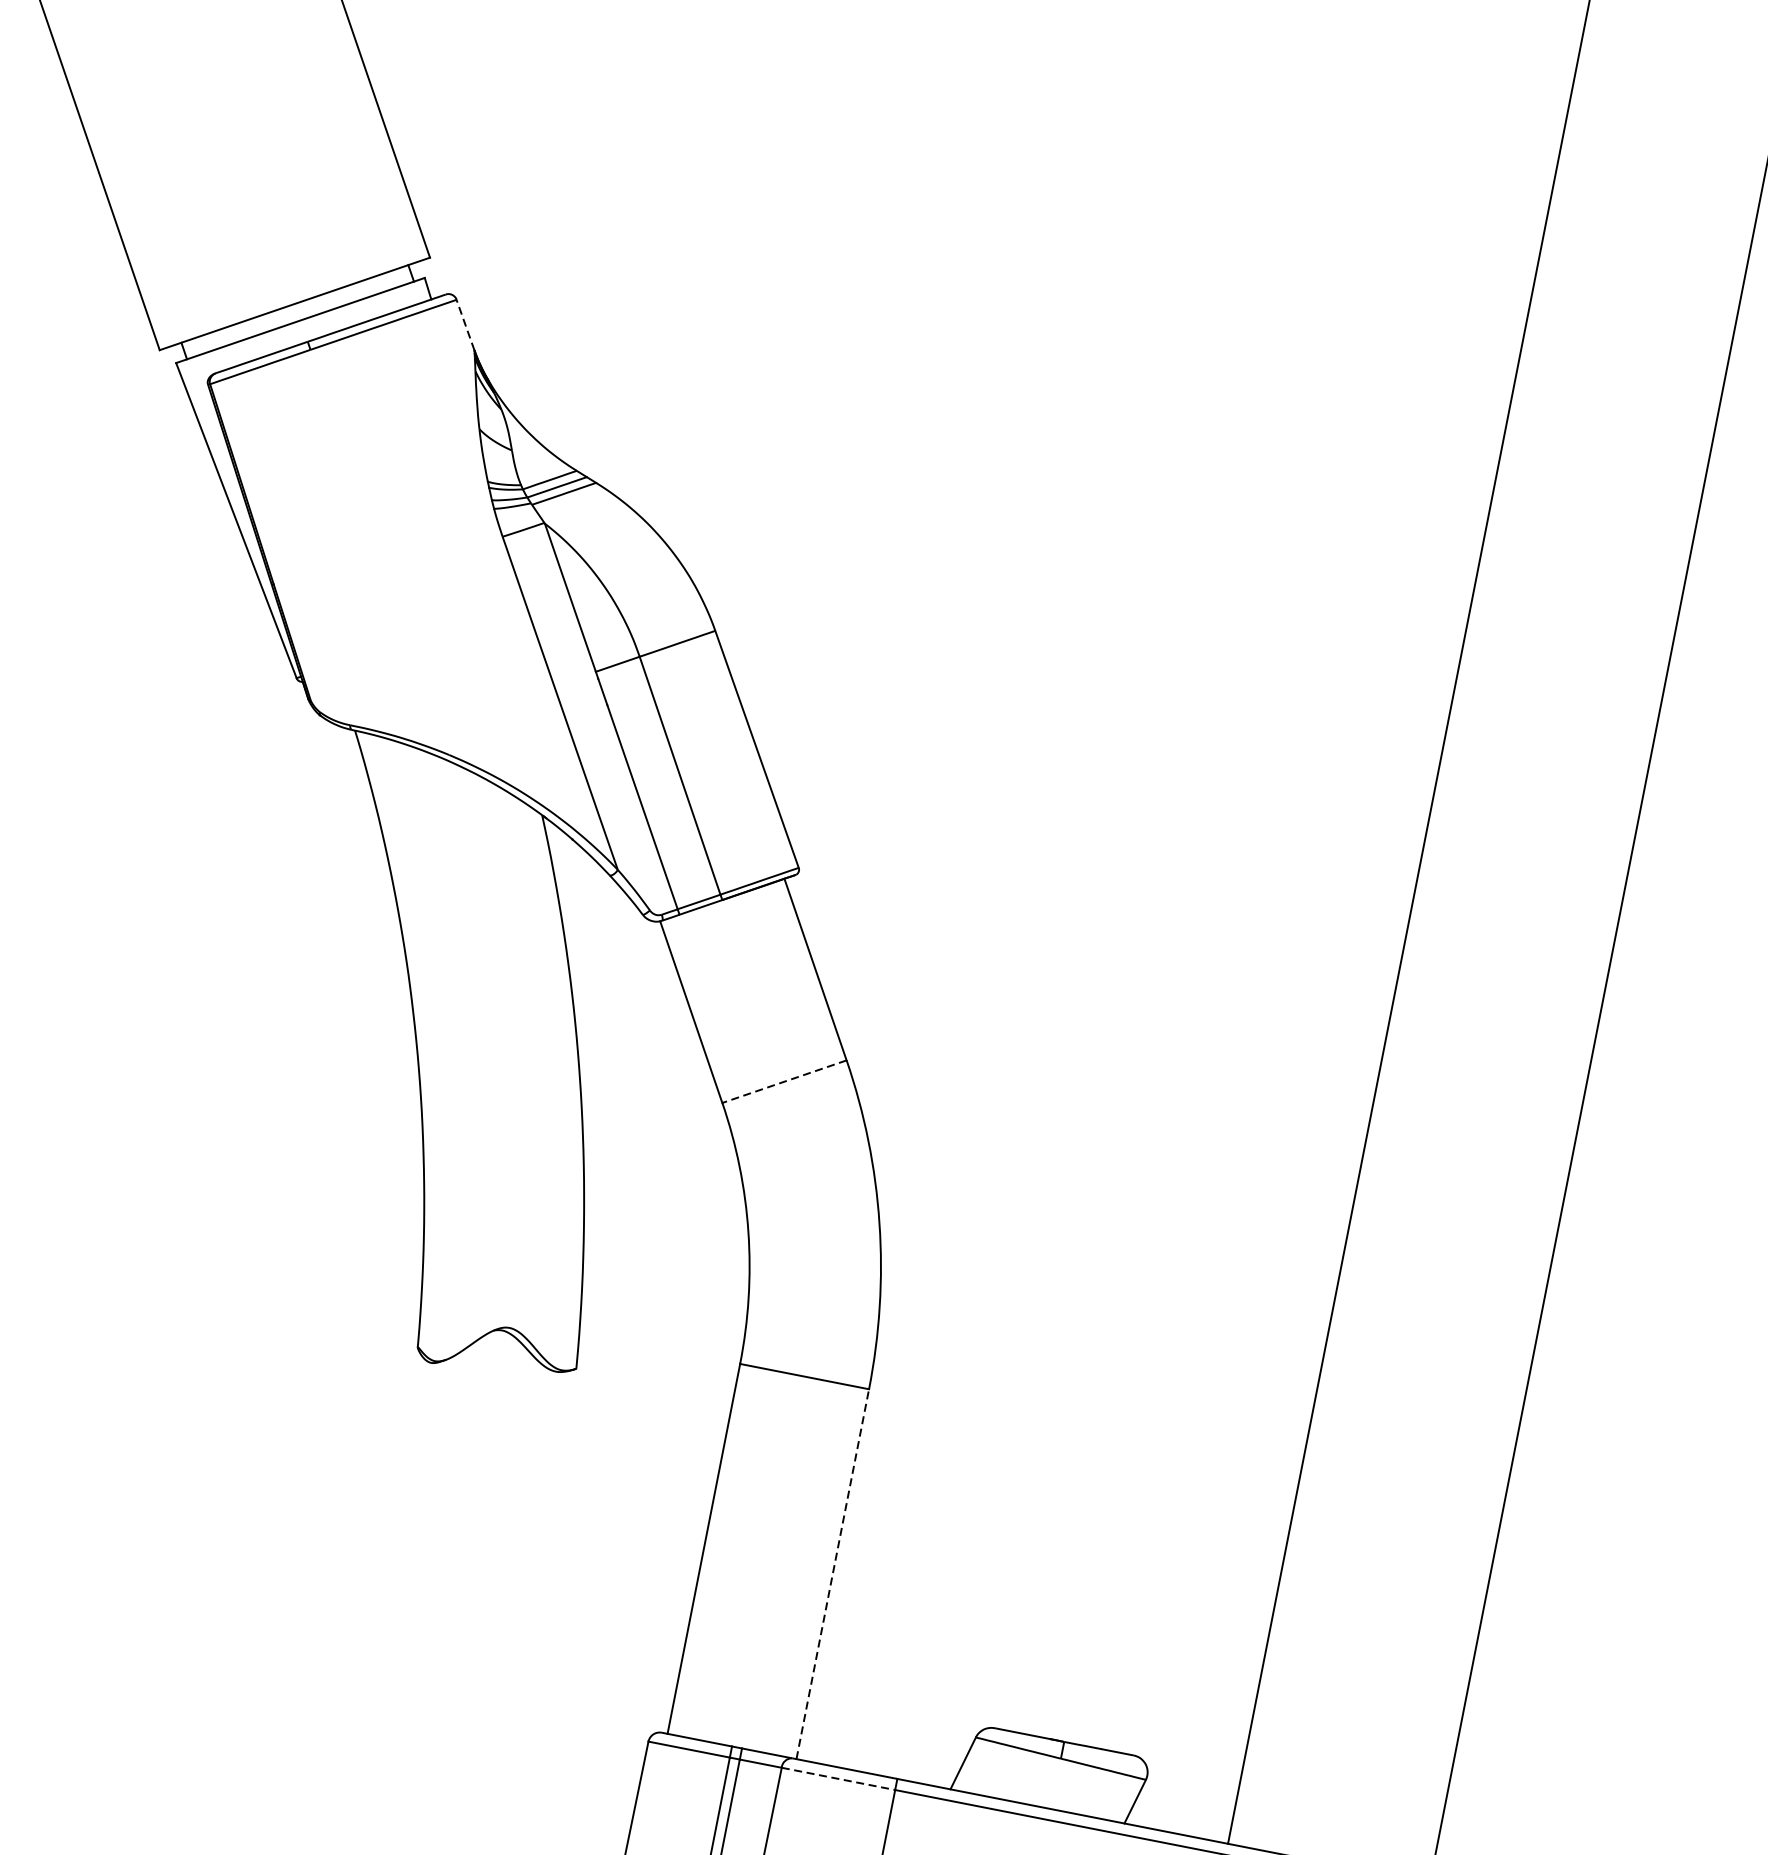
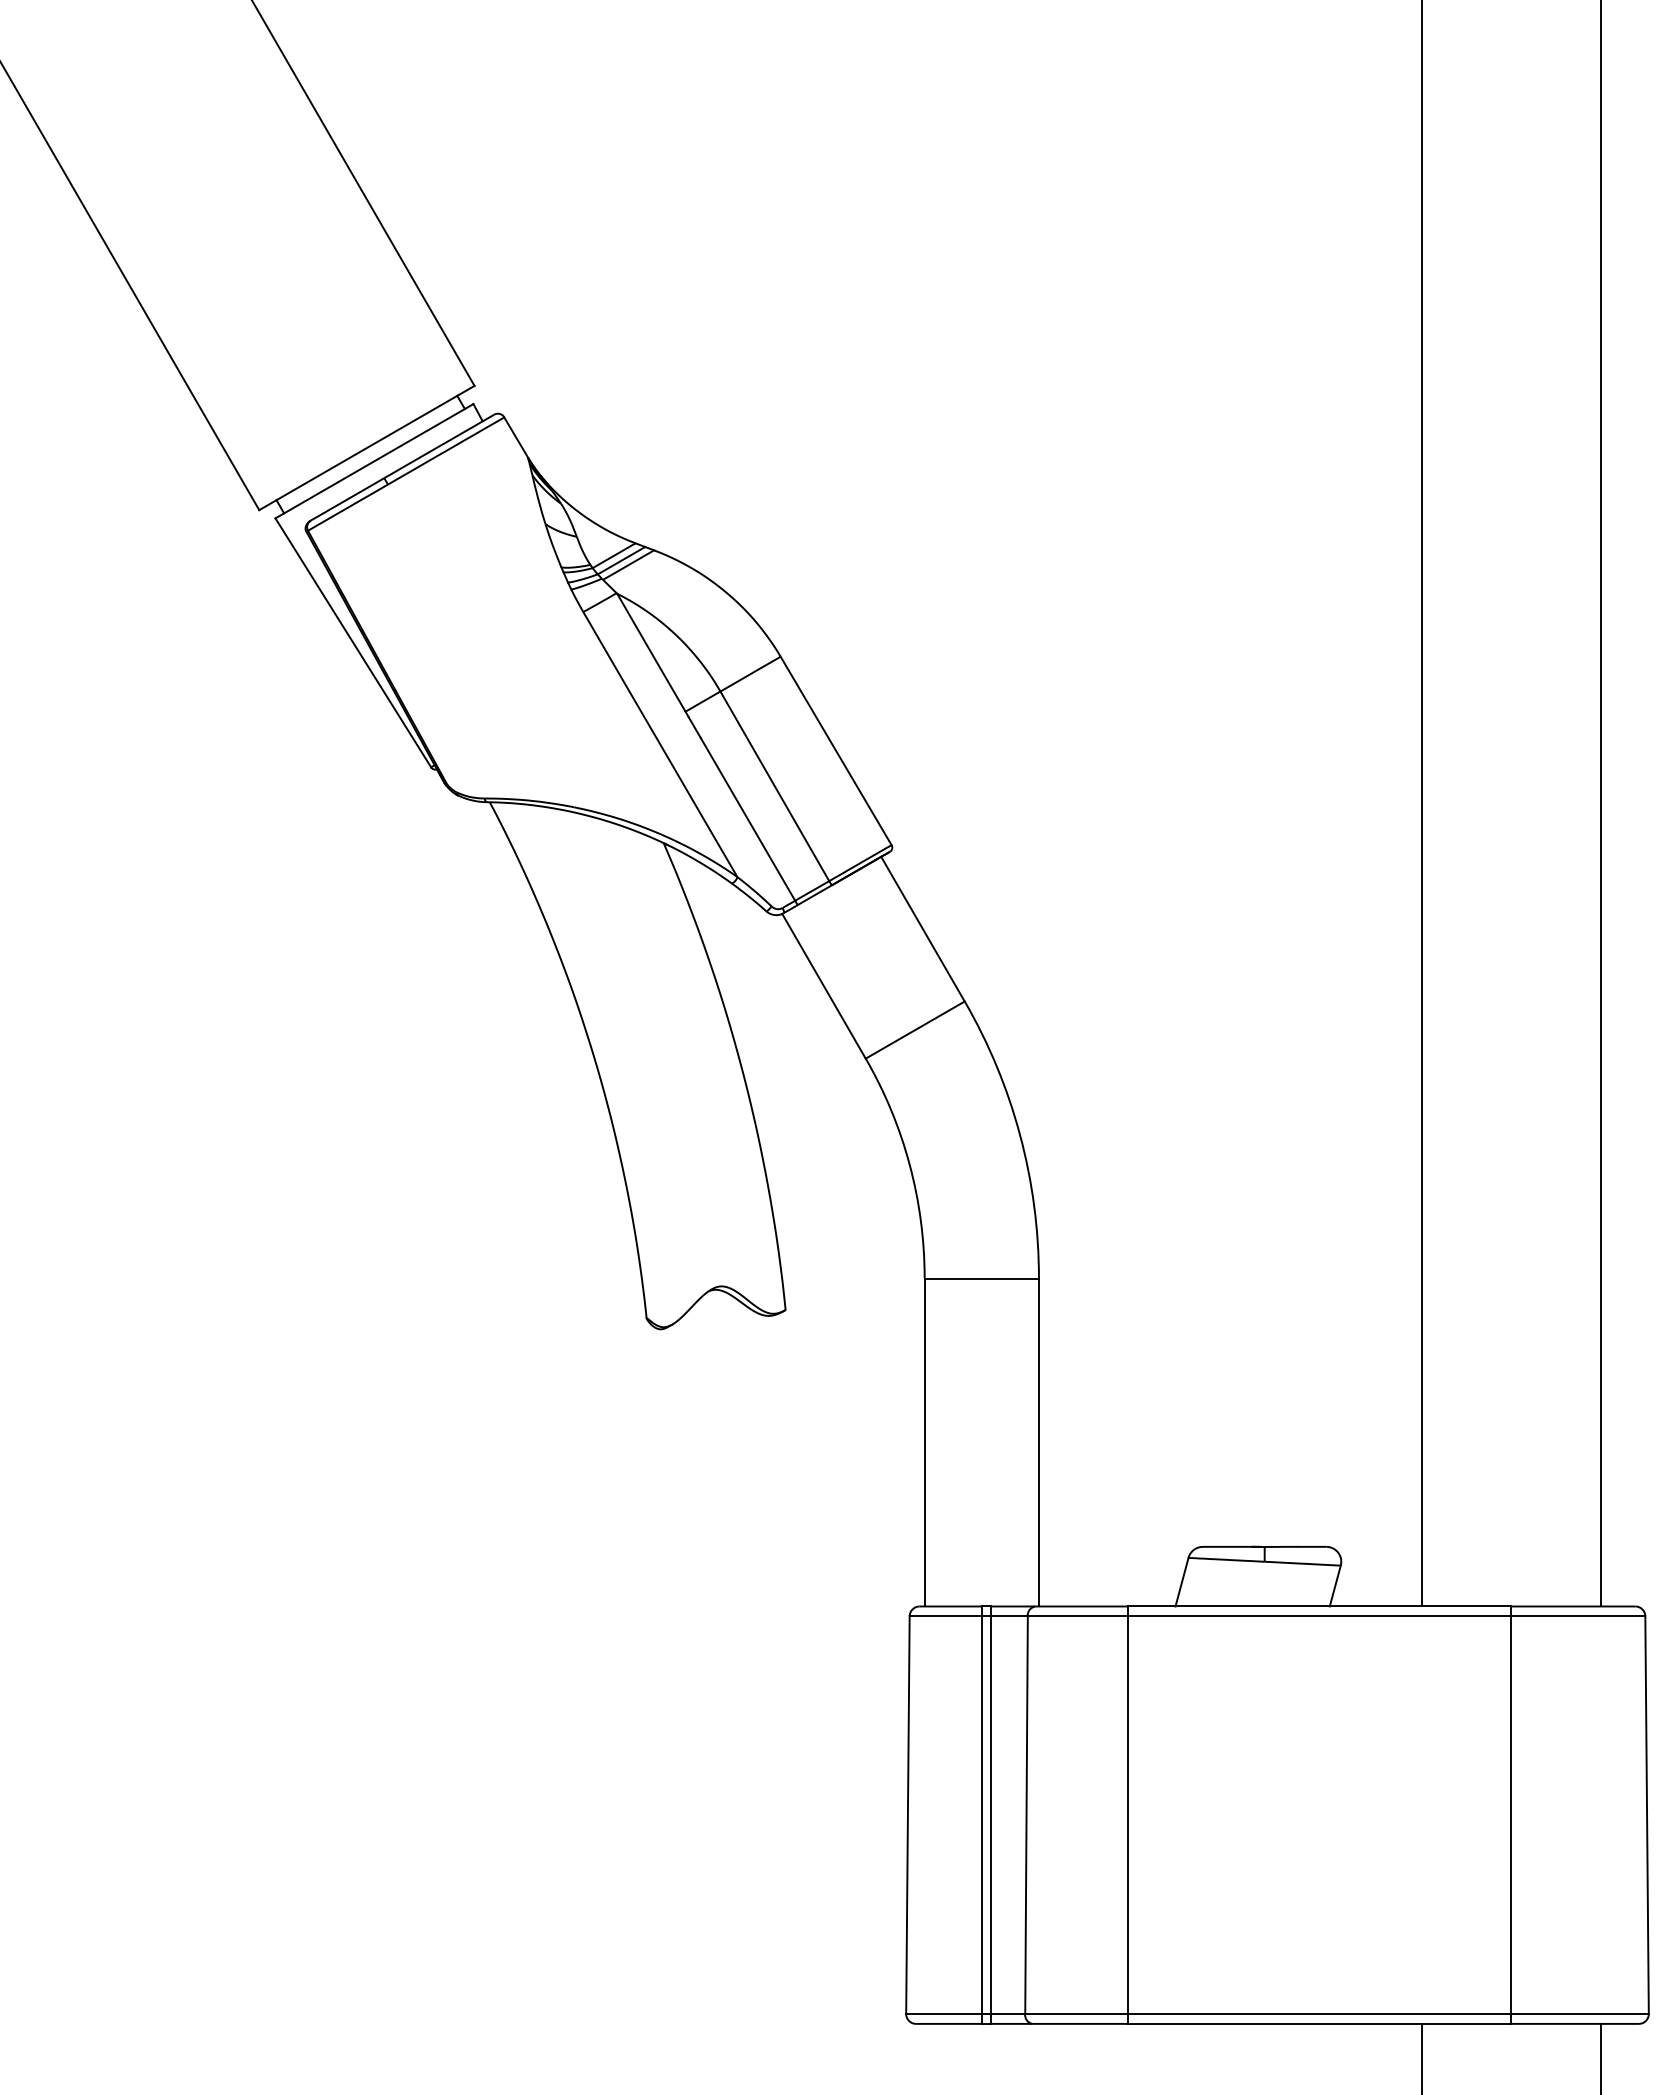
line: (464, 324) -> (515, 437), dashed -> solid
line: (783, 1082) -> (914, 1030), dashed -> solid
line: (832, 1574) -> (1038, 1442), dashed -> solid
line: (838, 1779) -> (1078, 1616), dashed -> solid

